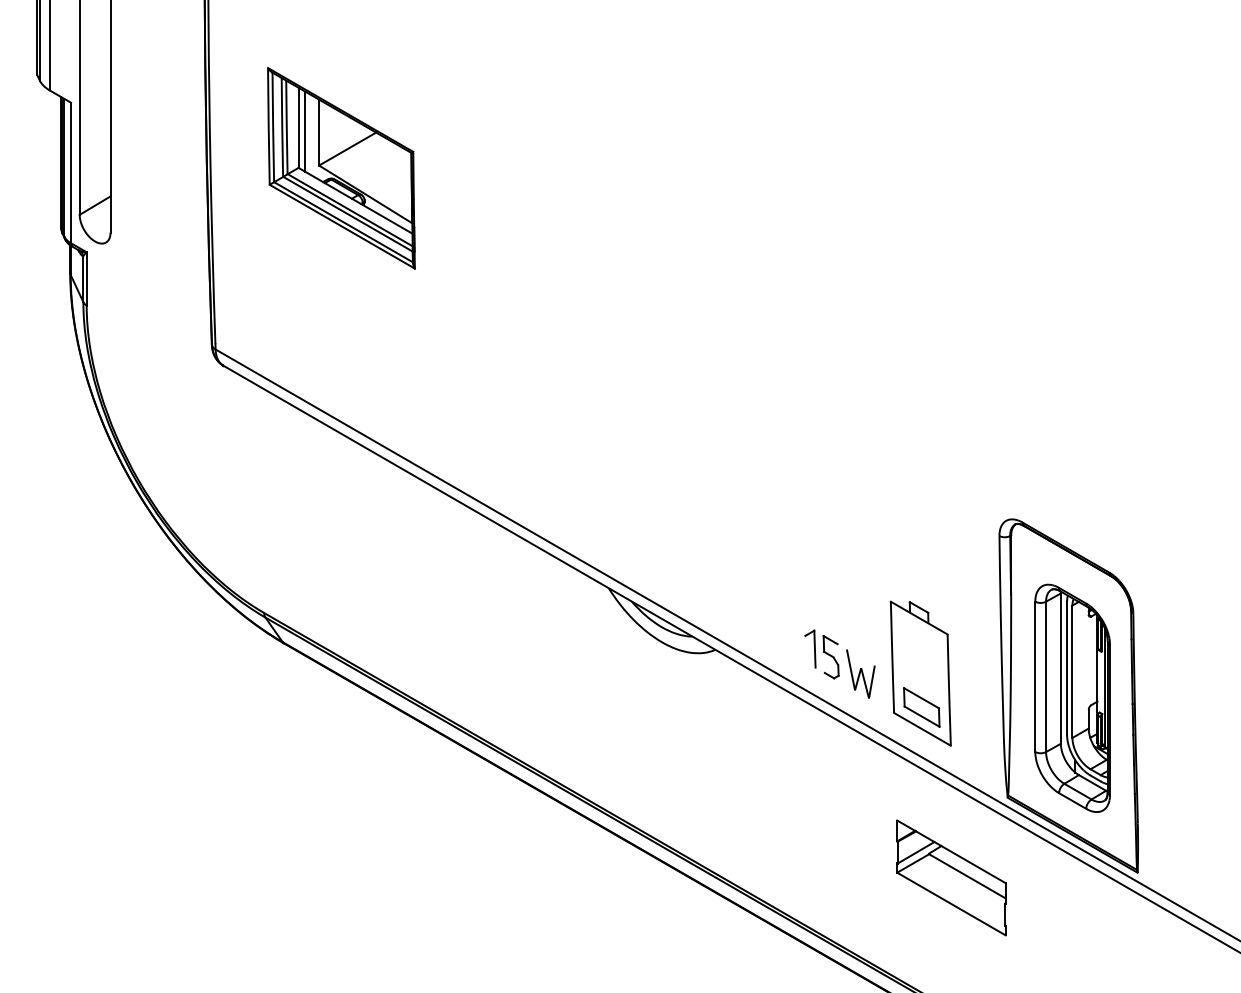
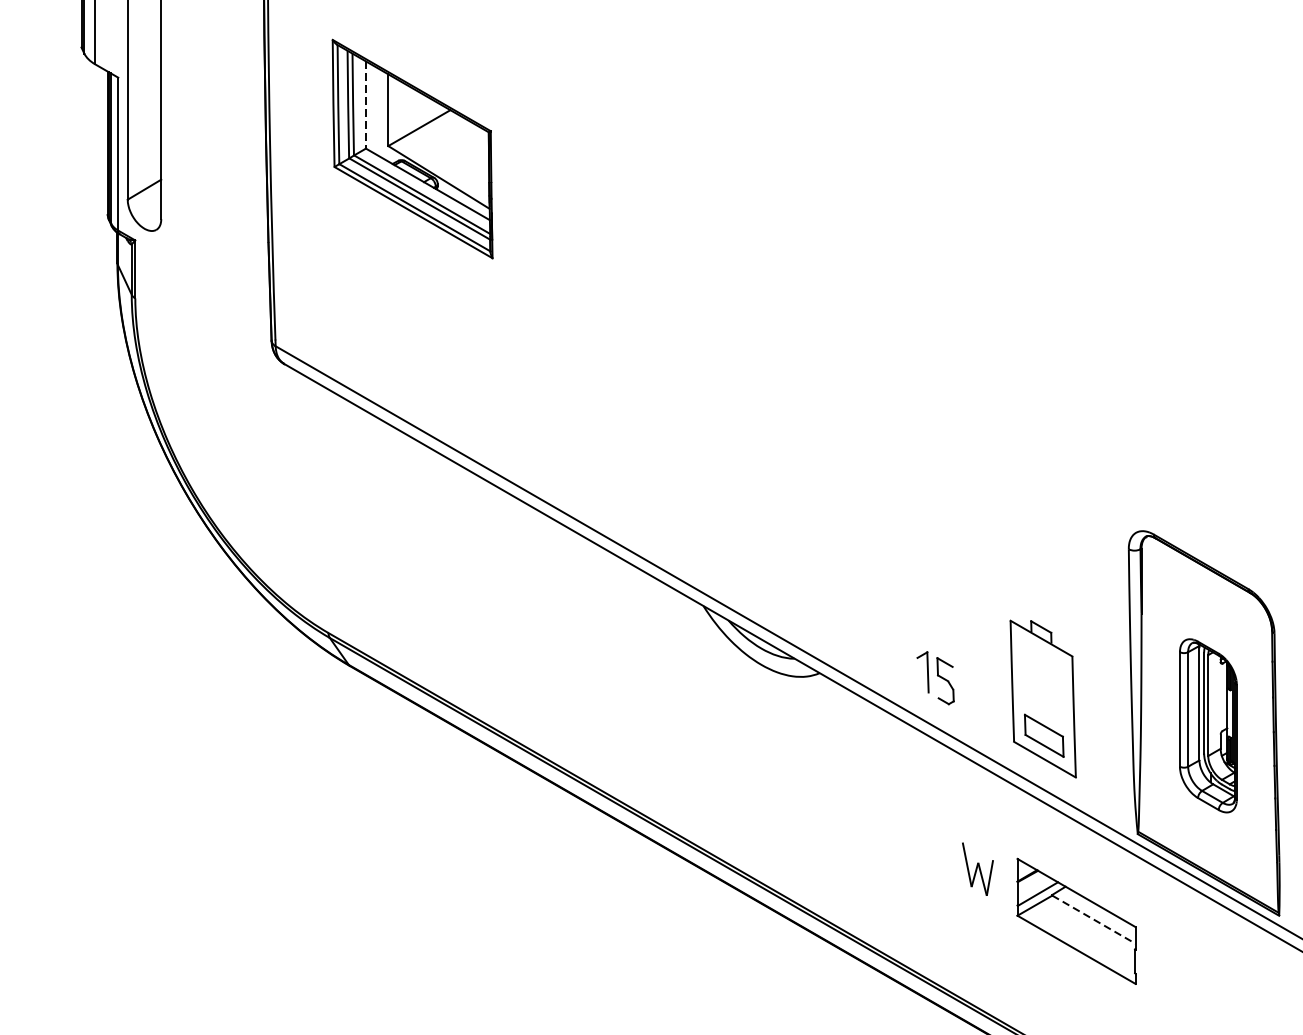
line: (298, 128) -> (365, 105), solid -> dashed
line: (305, 131) -> (373, 108), removed
part: (860, 673) -> (977, 868), moved
part: (1072, 697) -> (1208, 725), size x0.7
line: (967, 876) -> (1094, 919), solid -> dashed

